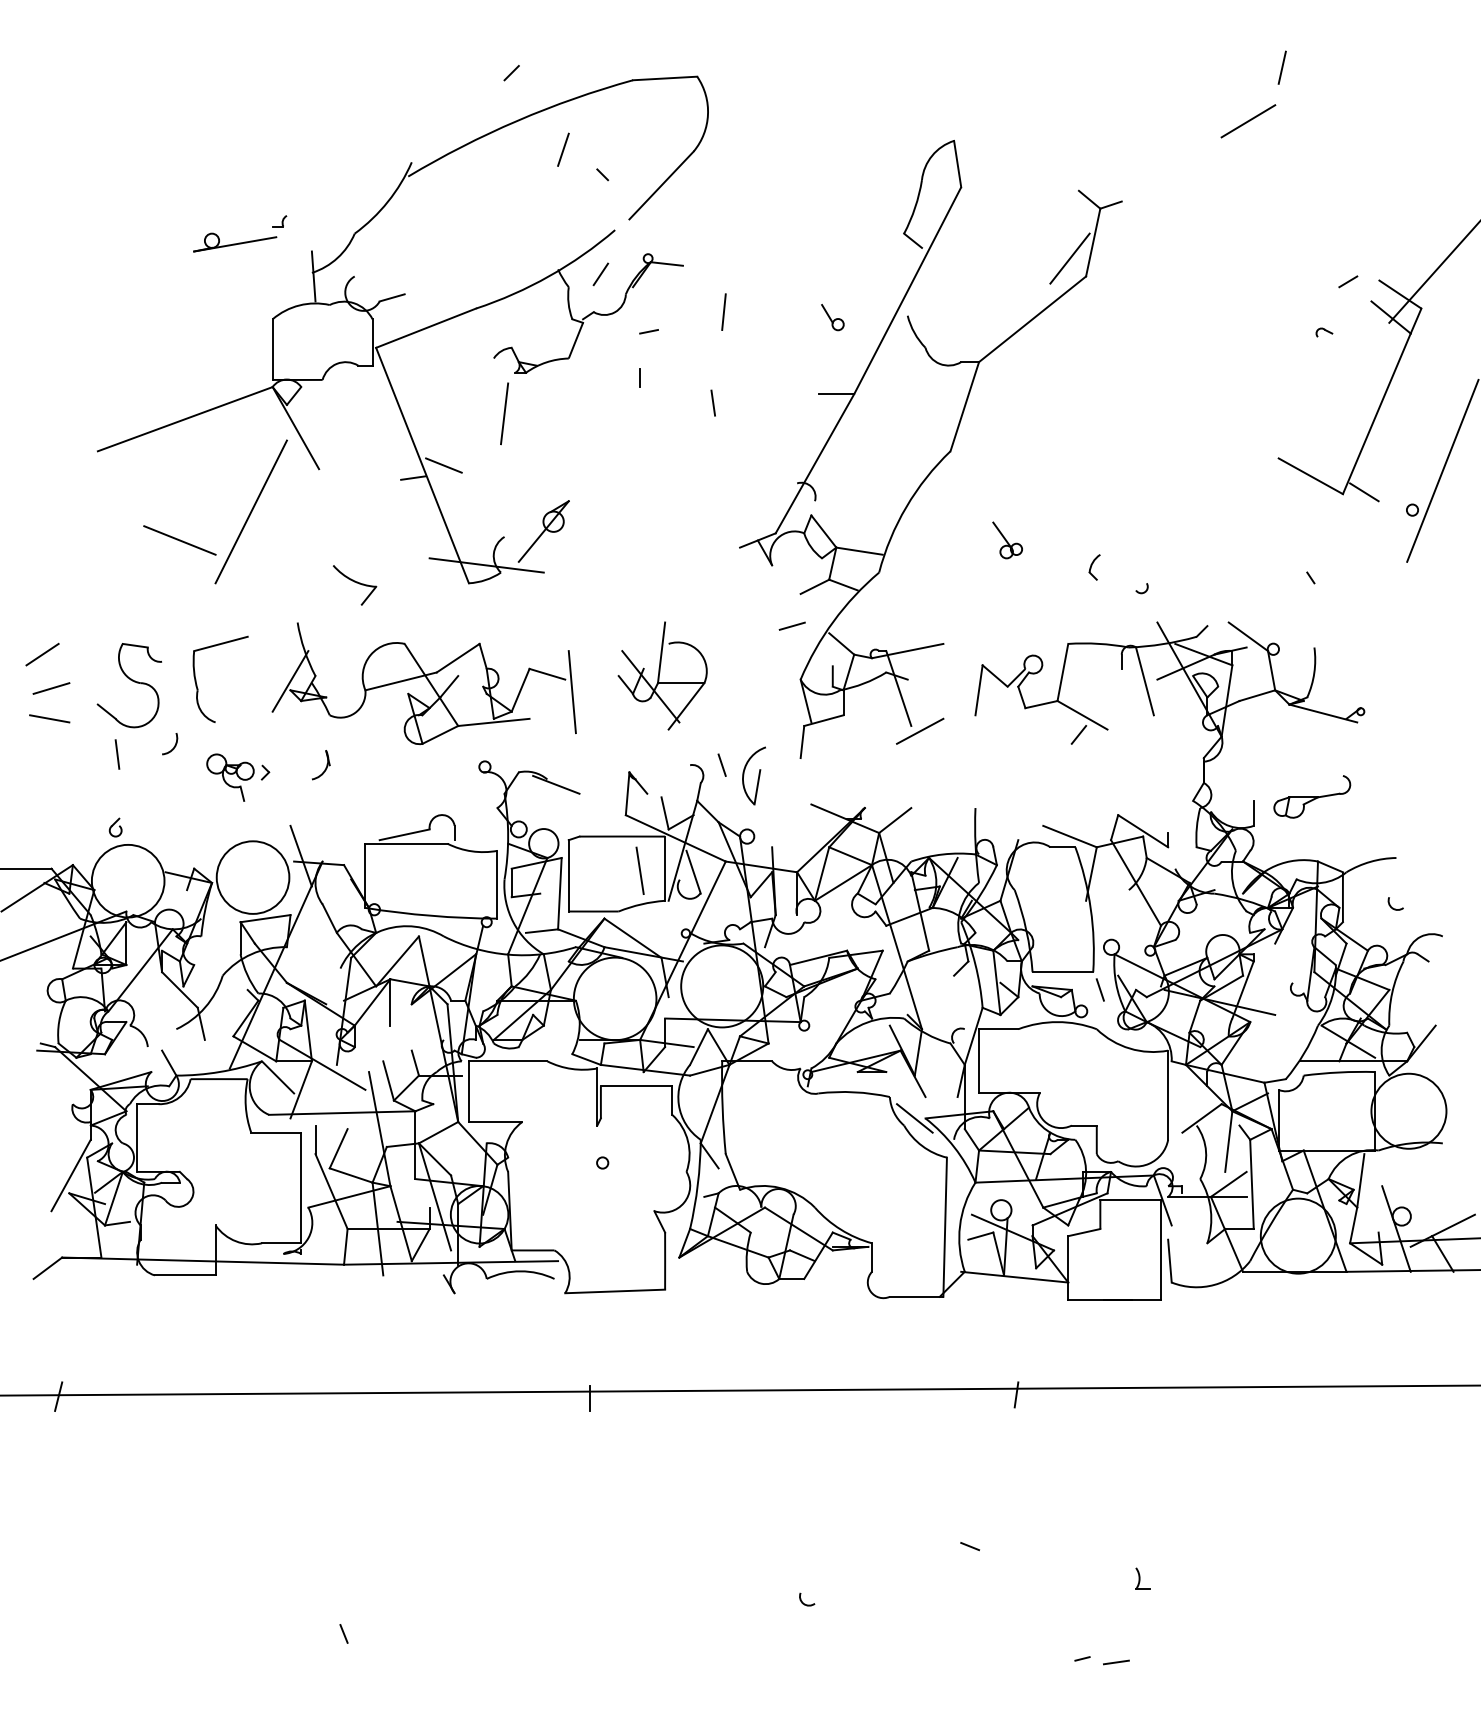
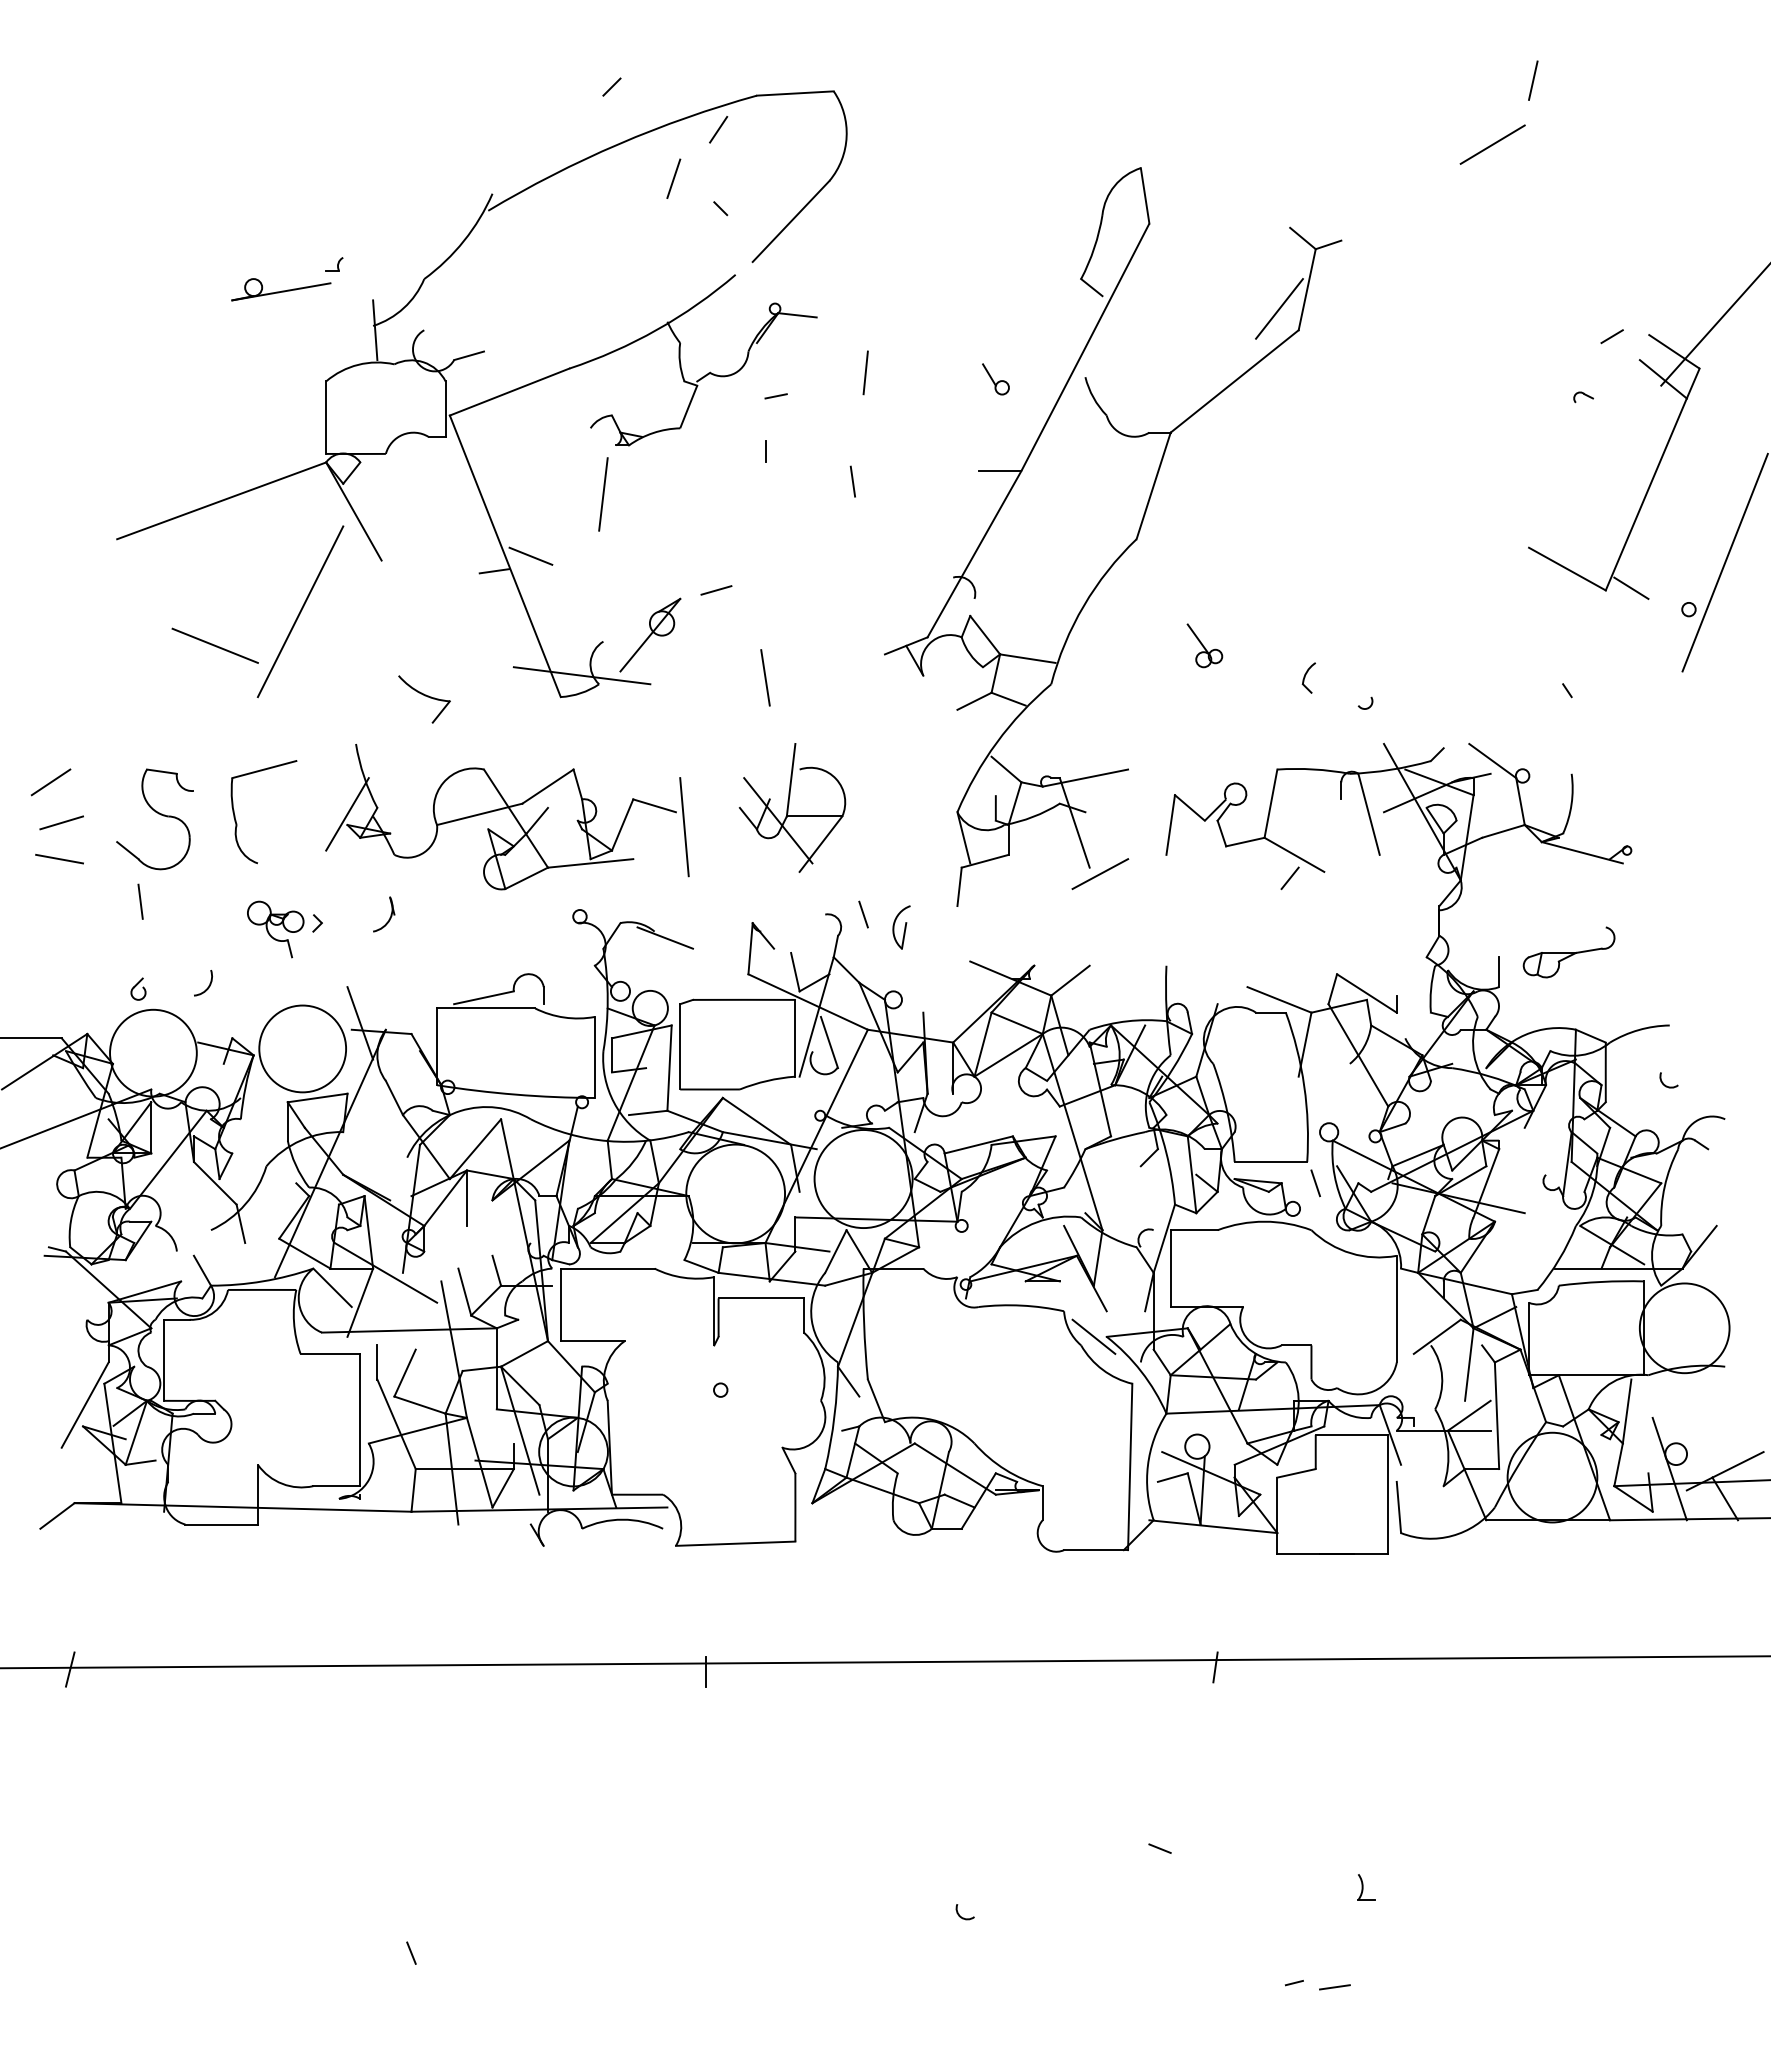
line: (600, 274) -> (718, 129), moved
line: (792, 626) -> (716, 590), moved
arc: (174, 745) -> (208, 985), moved
part: (753, 776) -> (901, 927), size x0.62
line: (640, 870) -> (765, 677), moved

